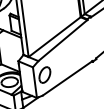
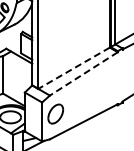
line: (54, 37) -> (73, 68), solid -> dashed
line: (62, 41) -> (83, 74), solid -> dashed

